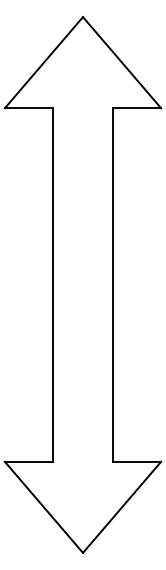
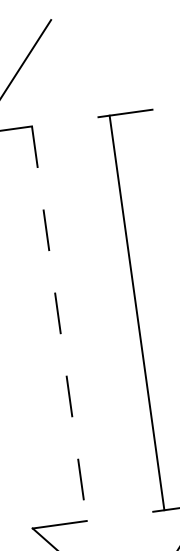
line: (122, 62) -> (102, 64), removed
line: (112, 284) -> (136, 312), moved
line: (53, 285) -> (59, 324), solid -> dashed

